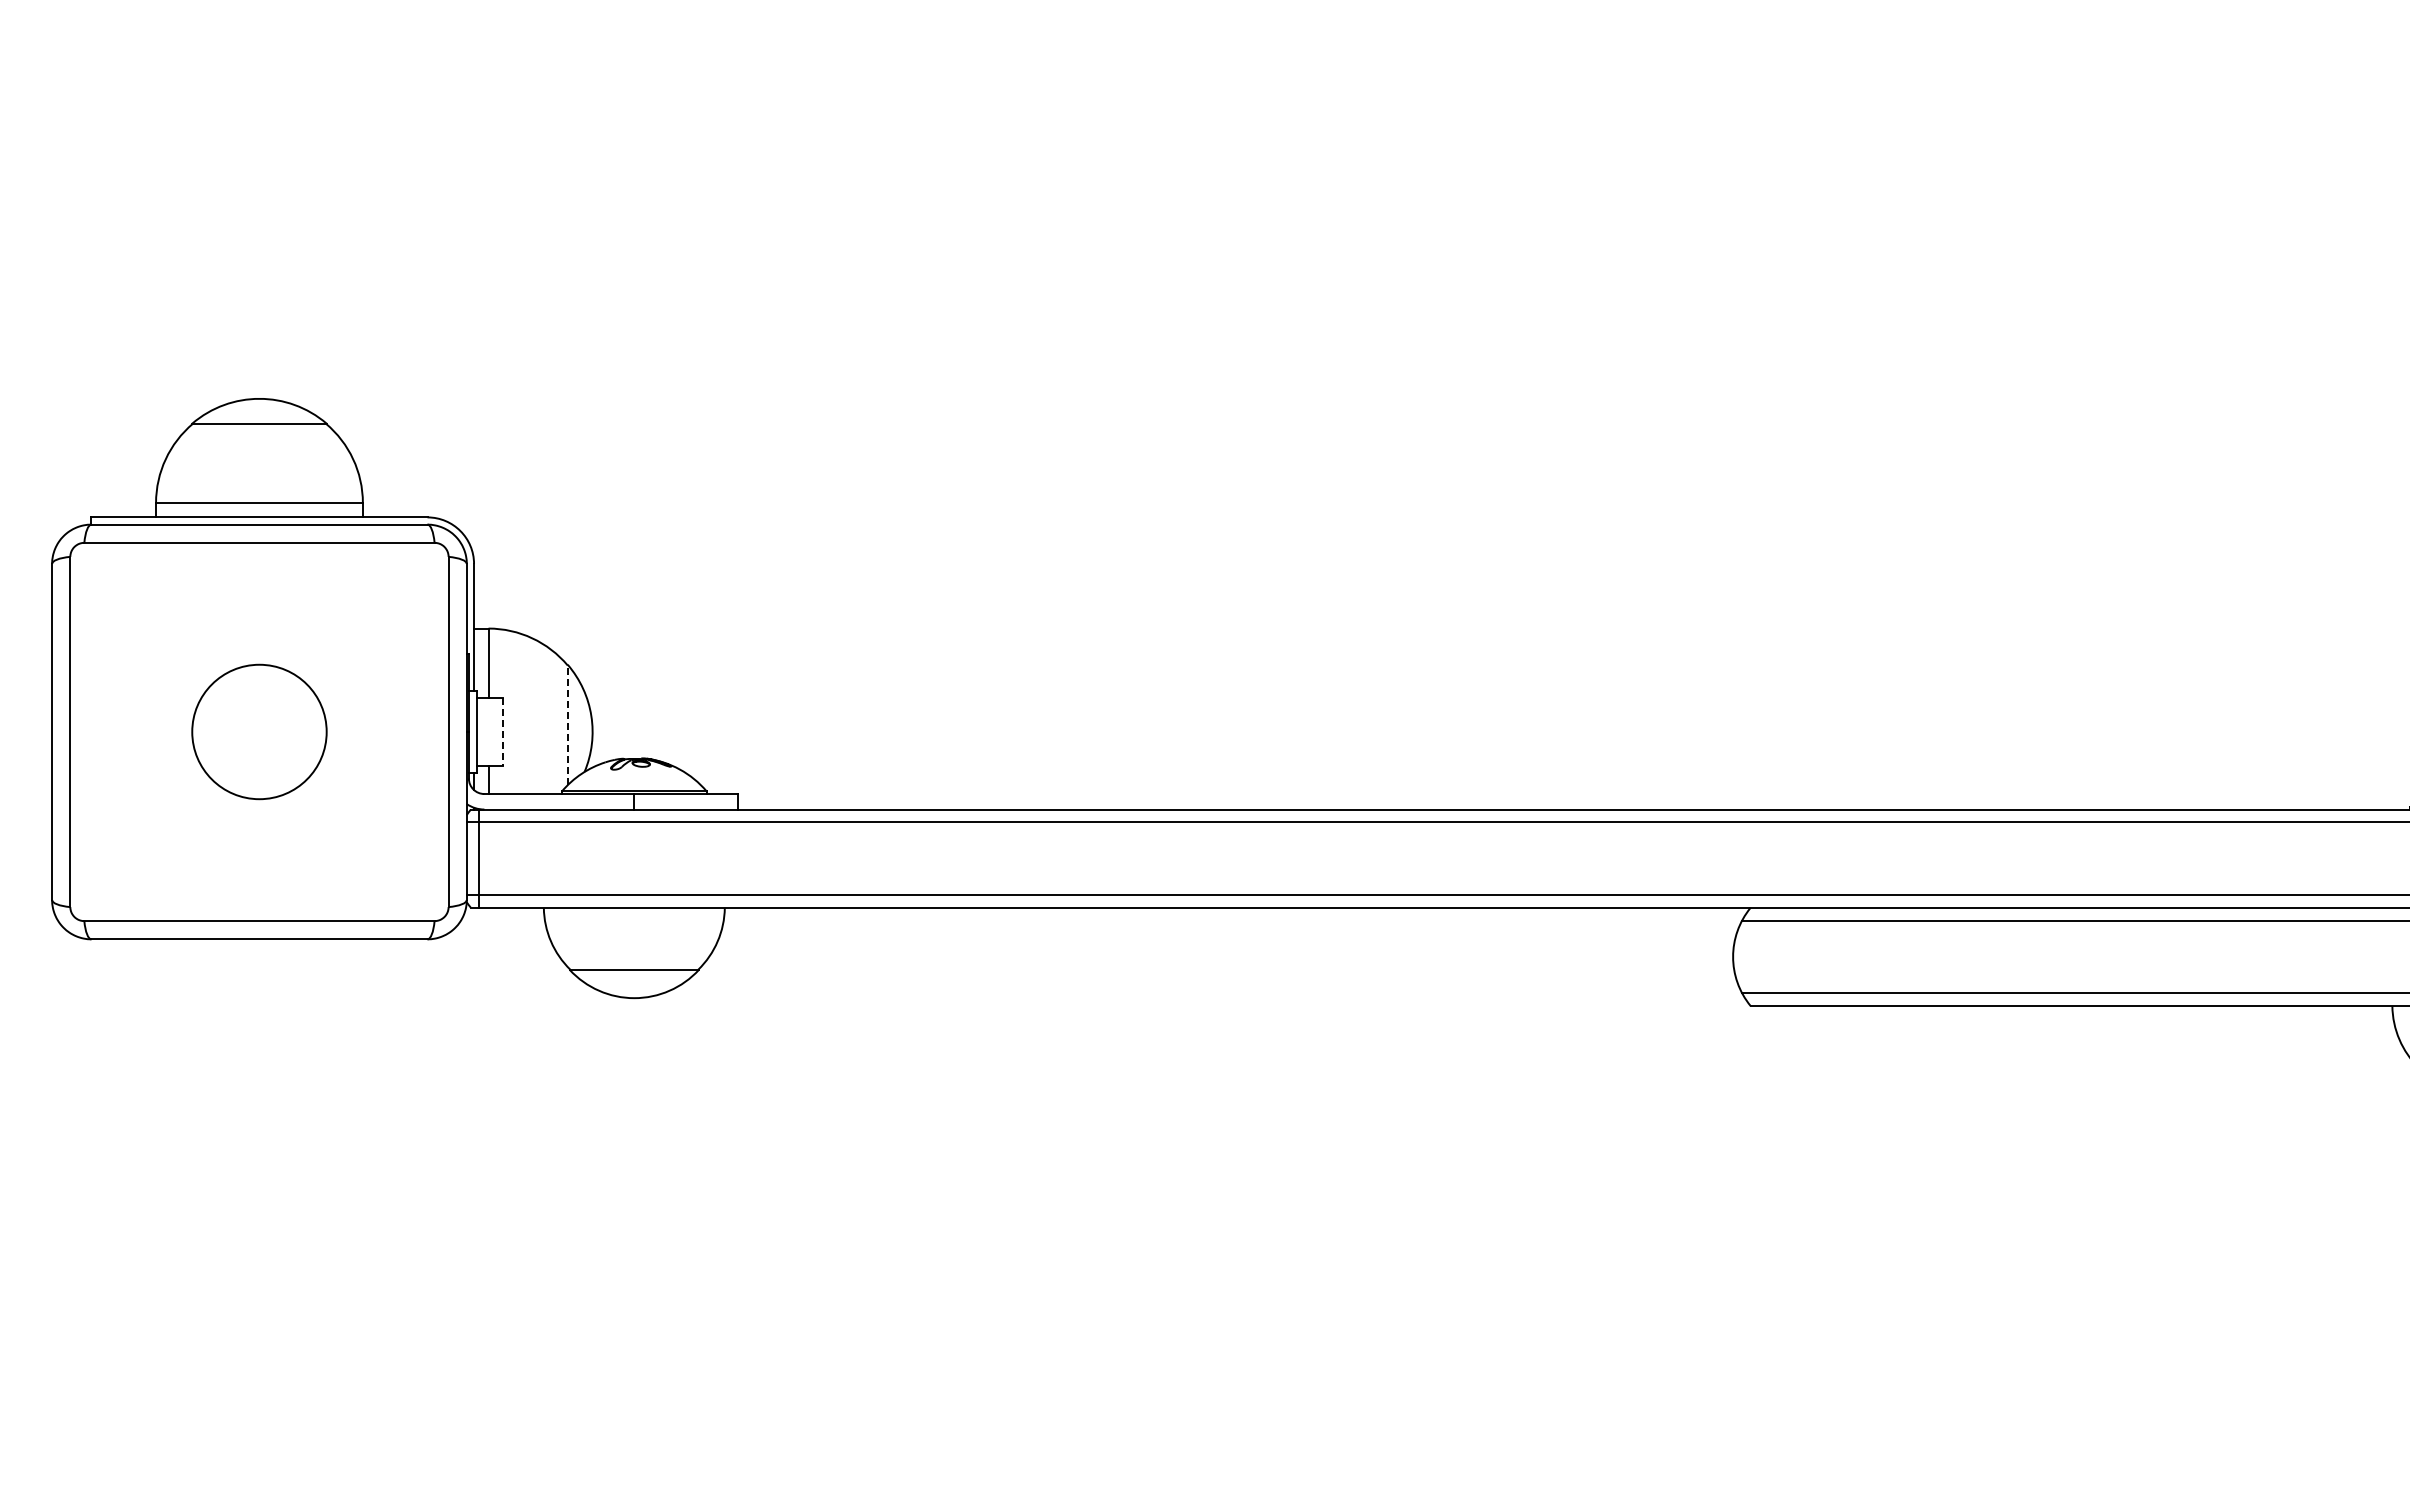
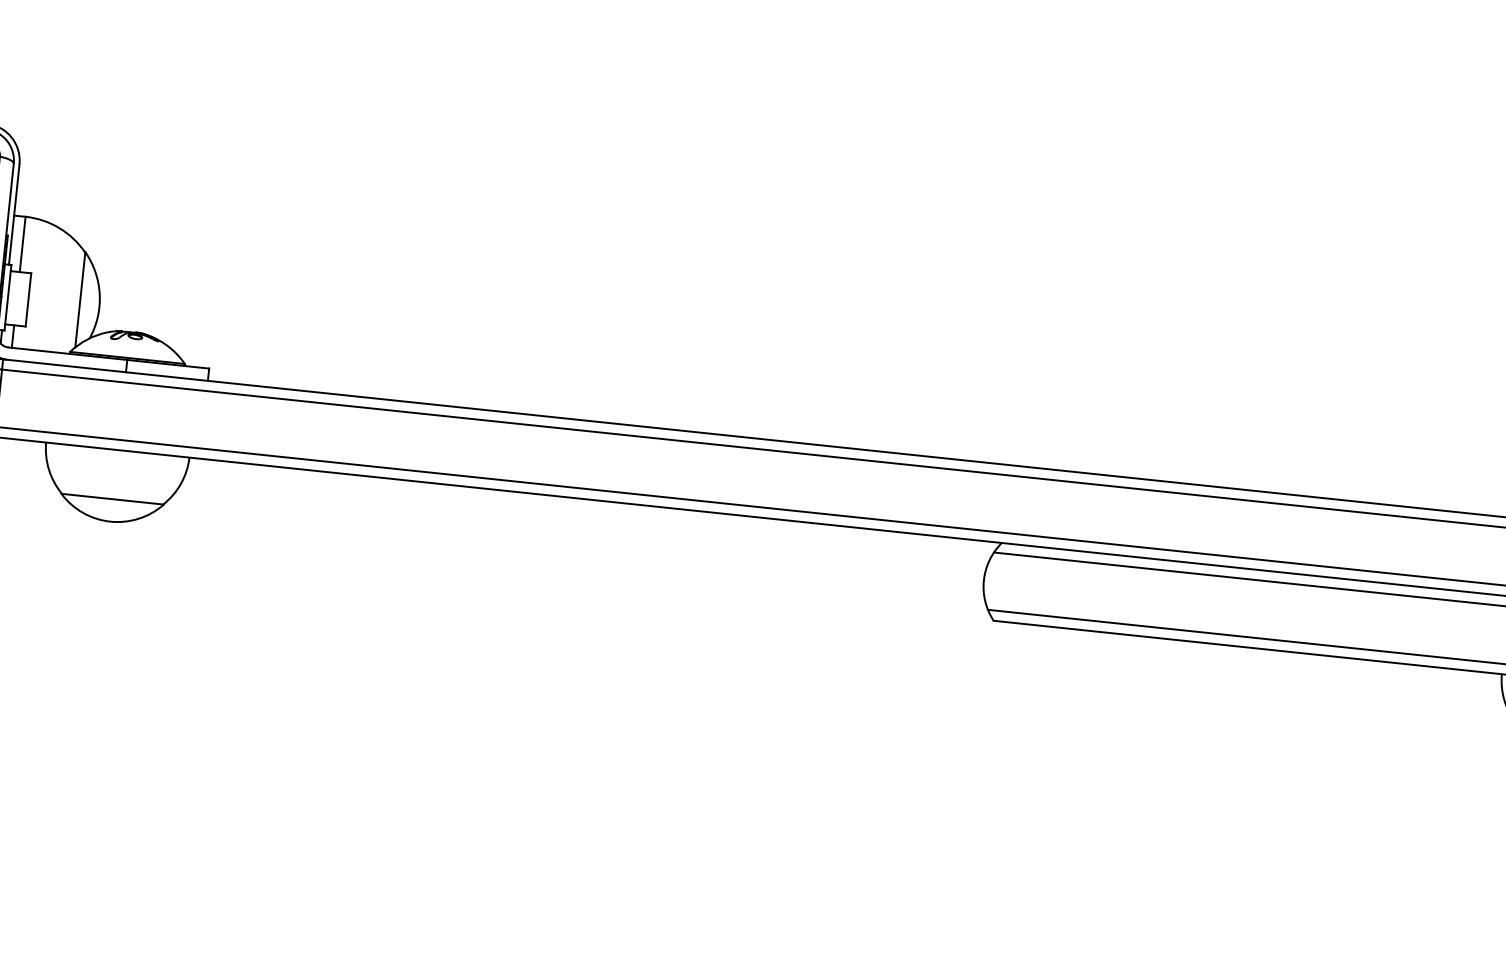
line: (567, 724) -> (80, 299), dashed -> solid
line: (503, 731) -> (28, 299), dashed -> solid

